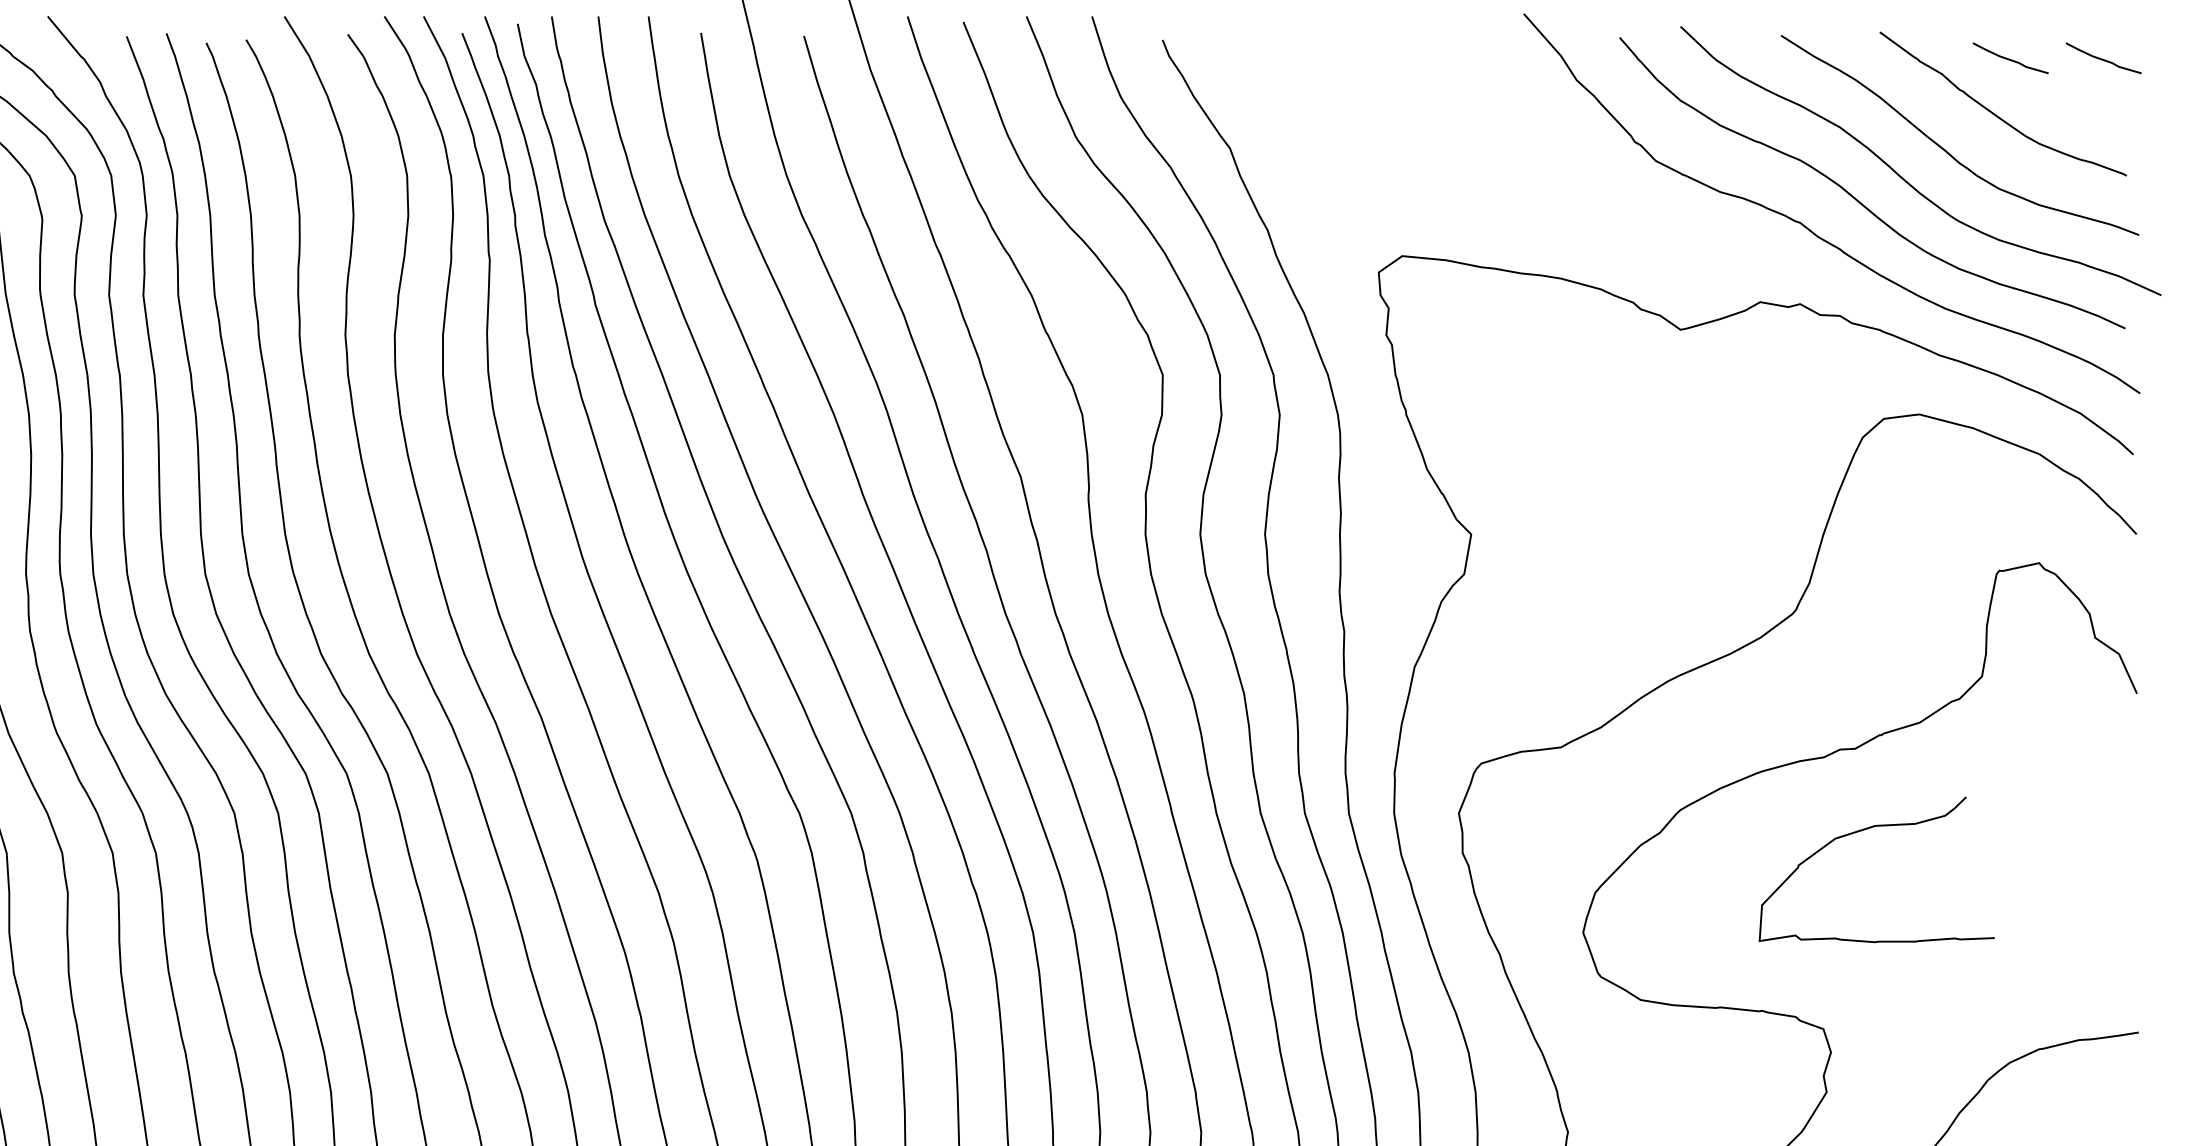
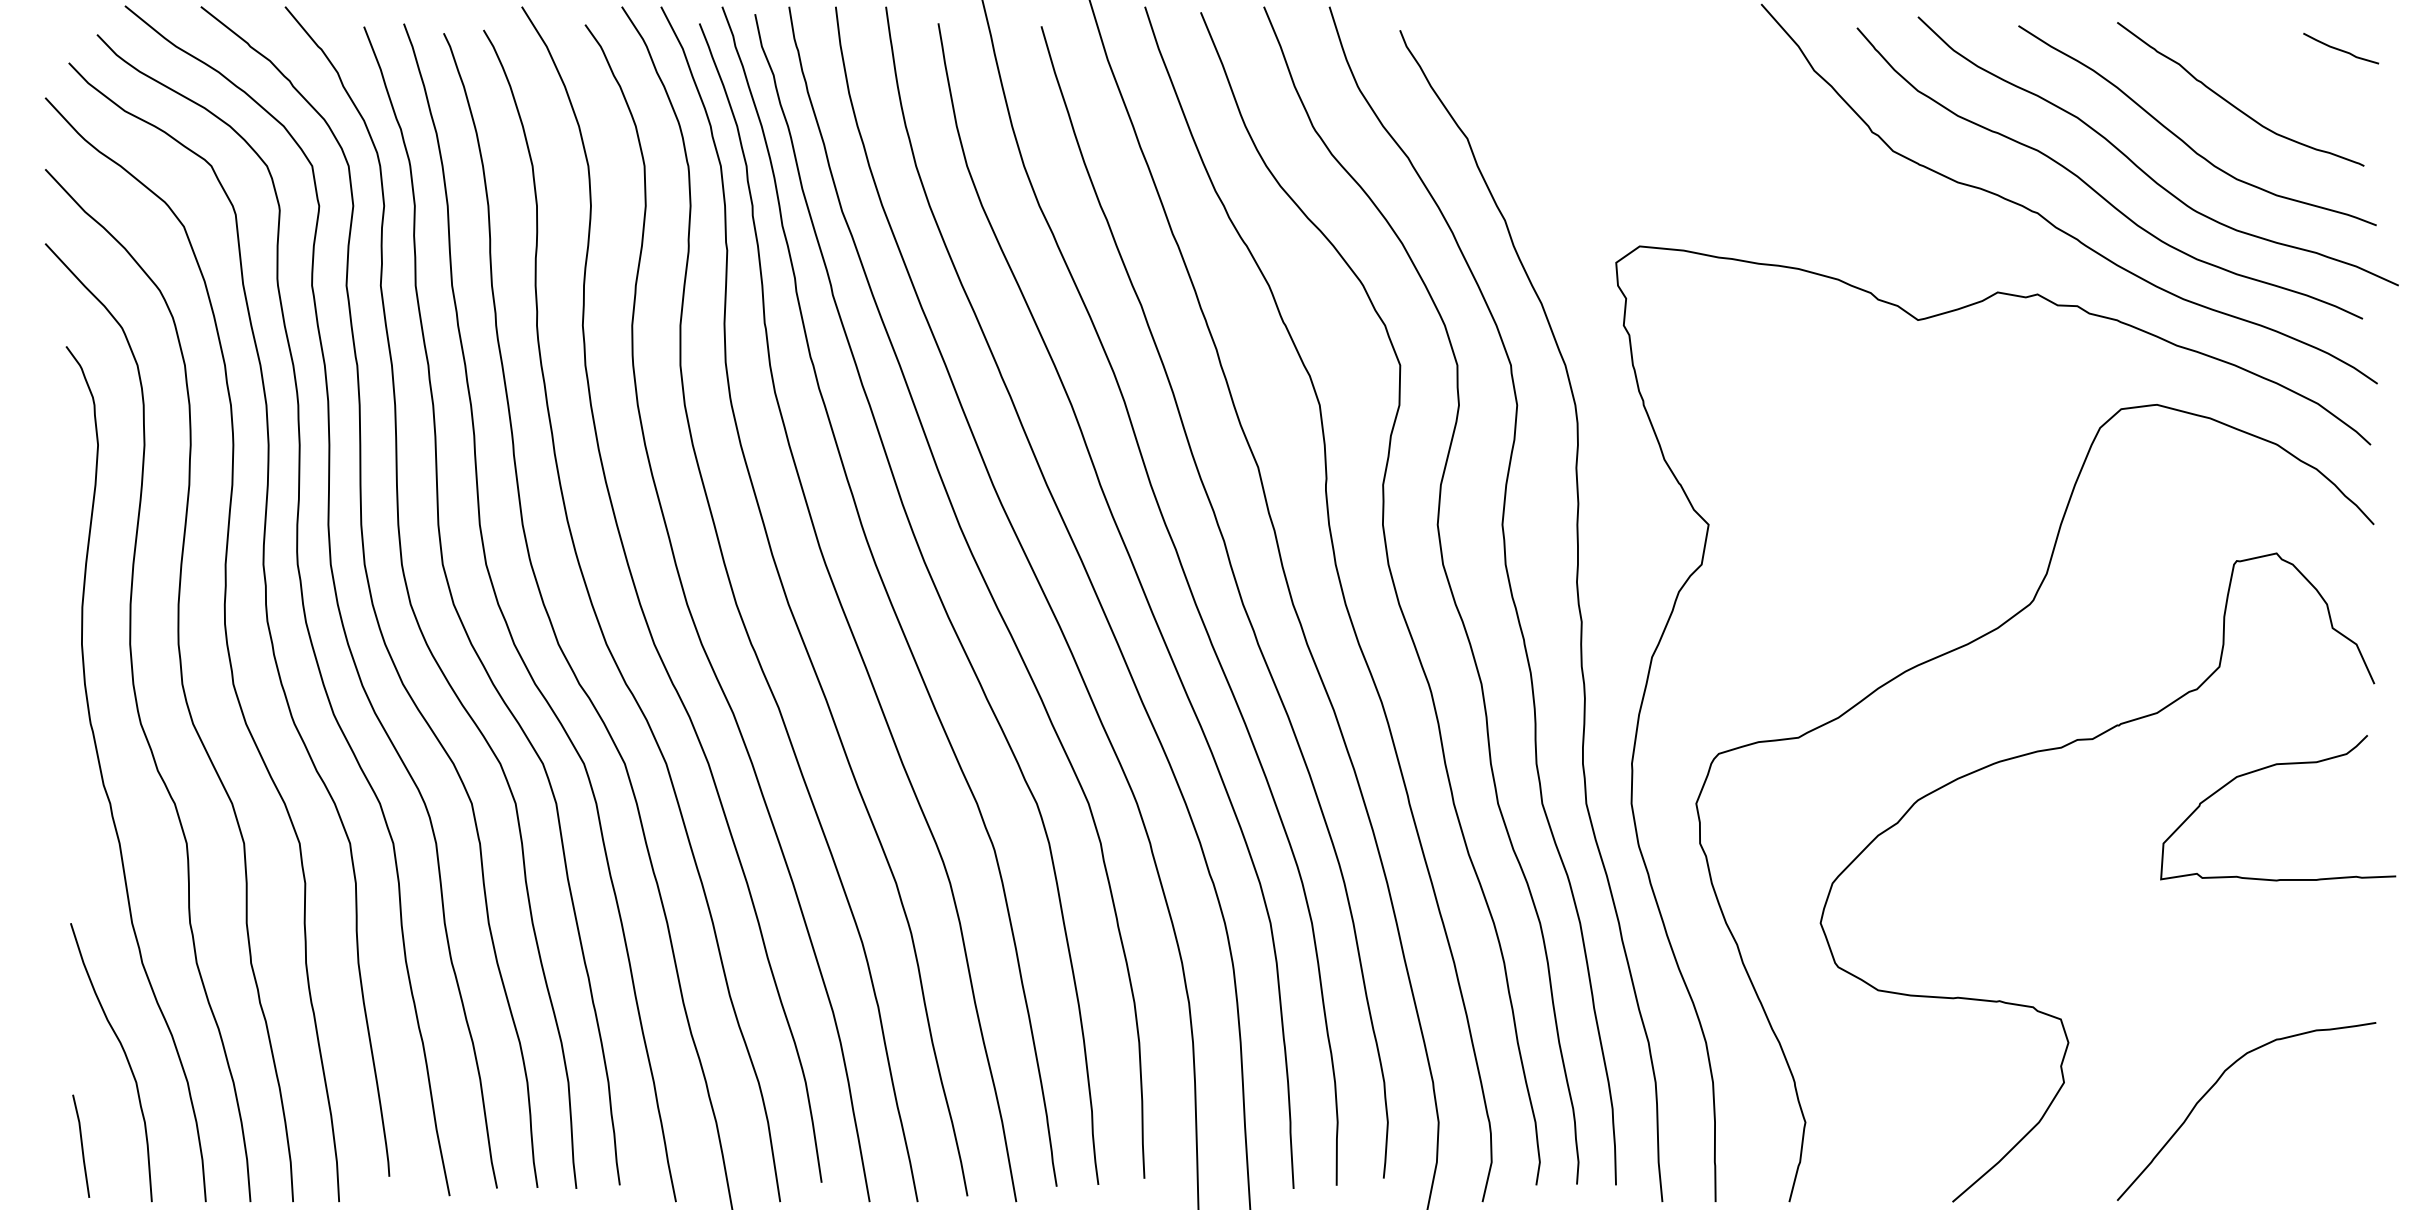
curve: (2011, 59) -> (2248, 49), removed
curve: (1863, 831) -> (2264, 769), moved

